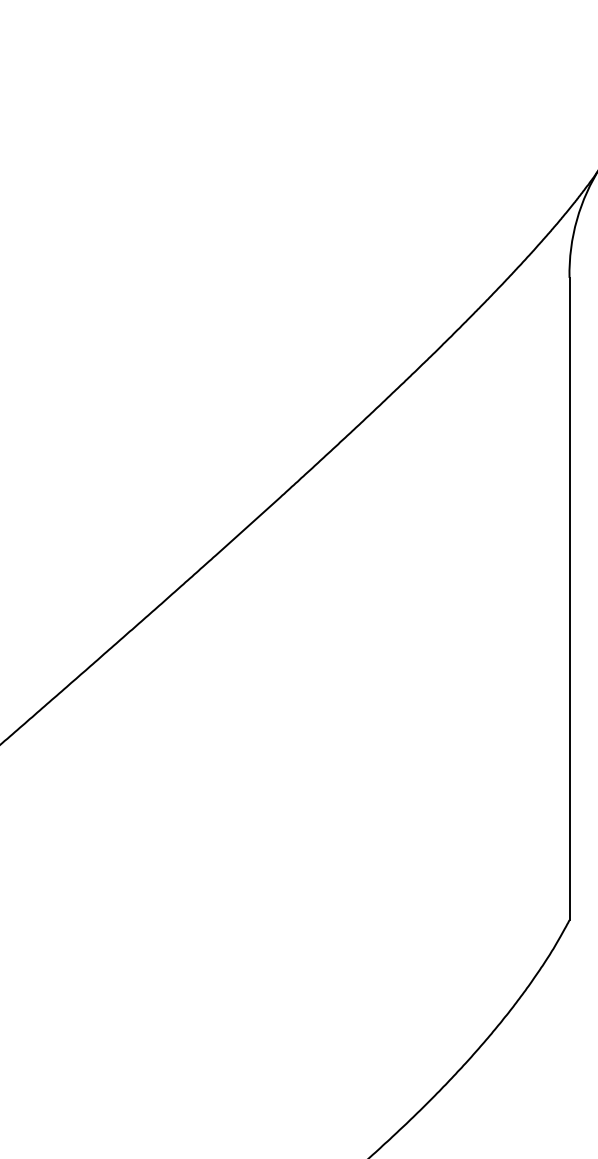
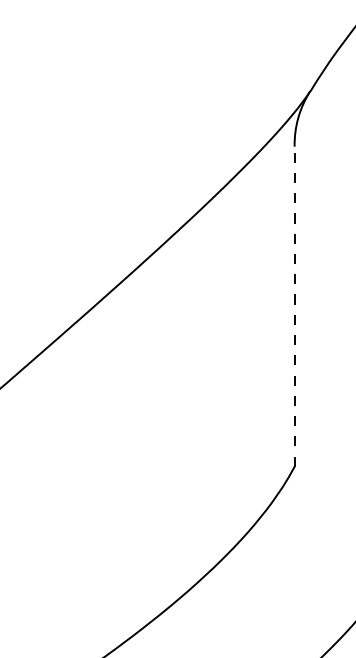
line: (569, 598) -> (294, 306), solid -> dashed

